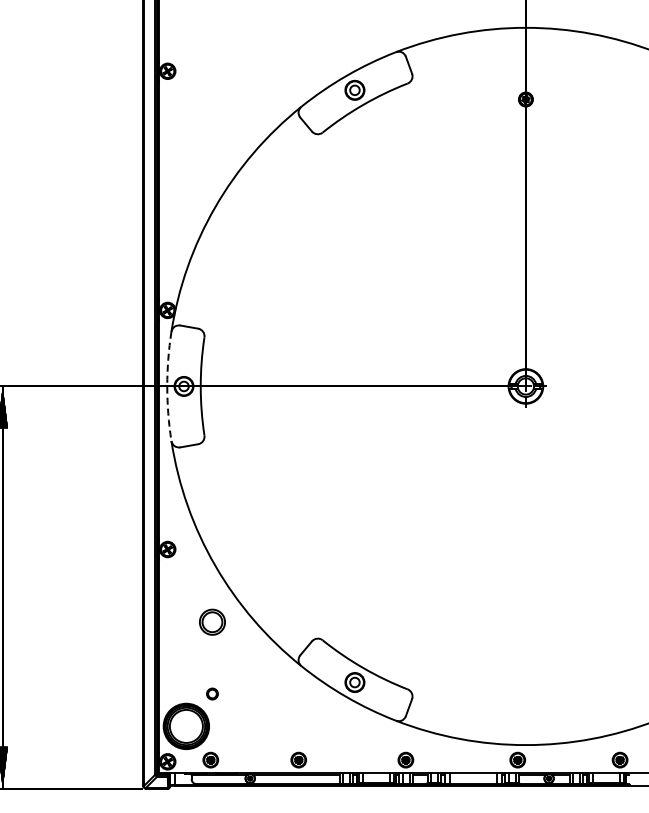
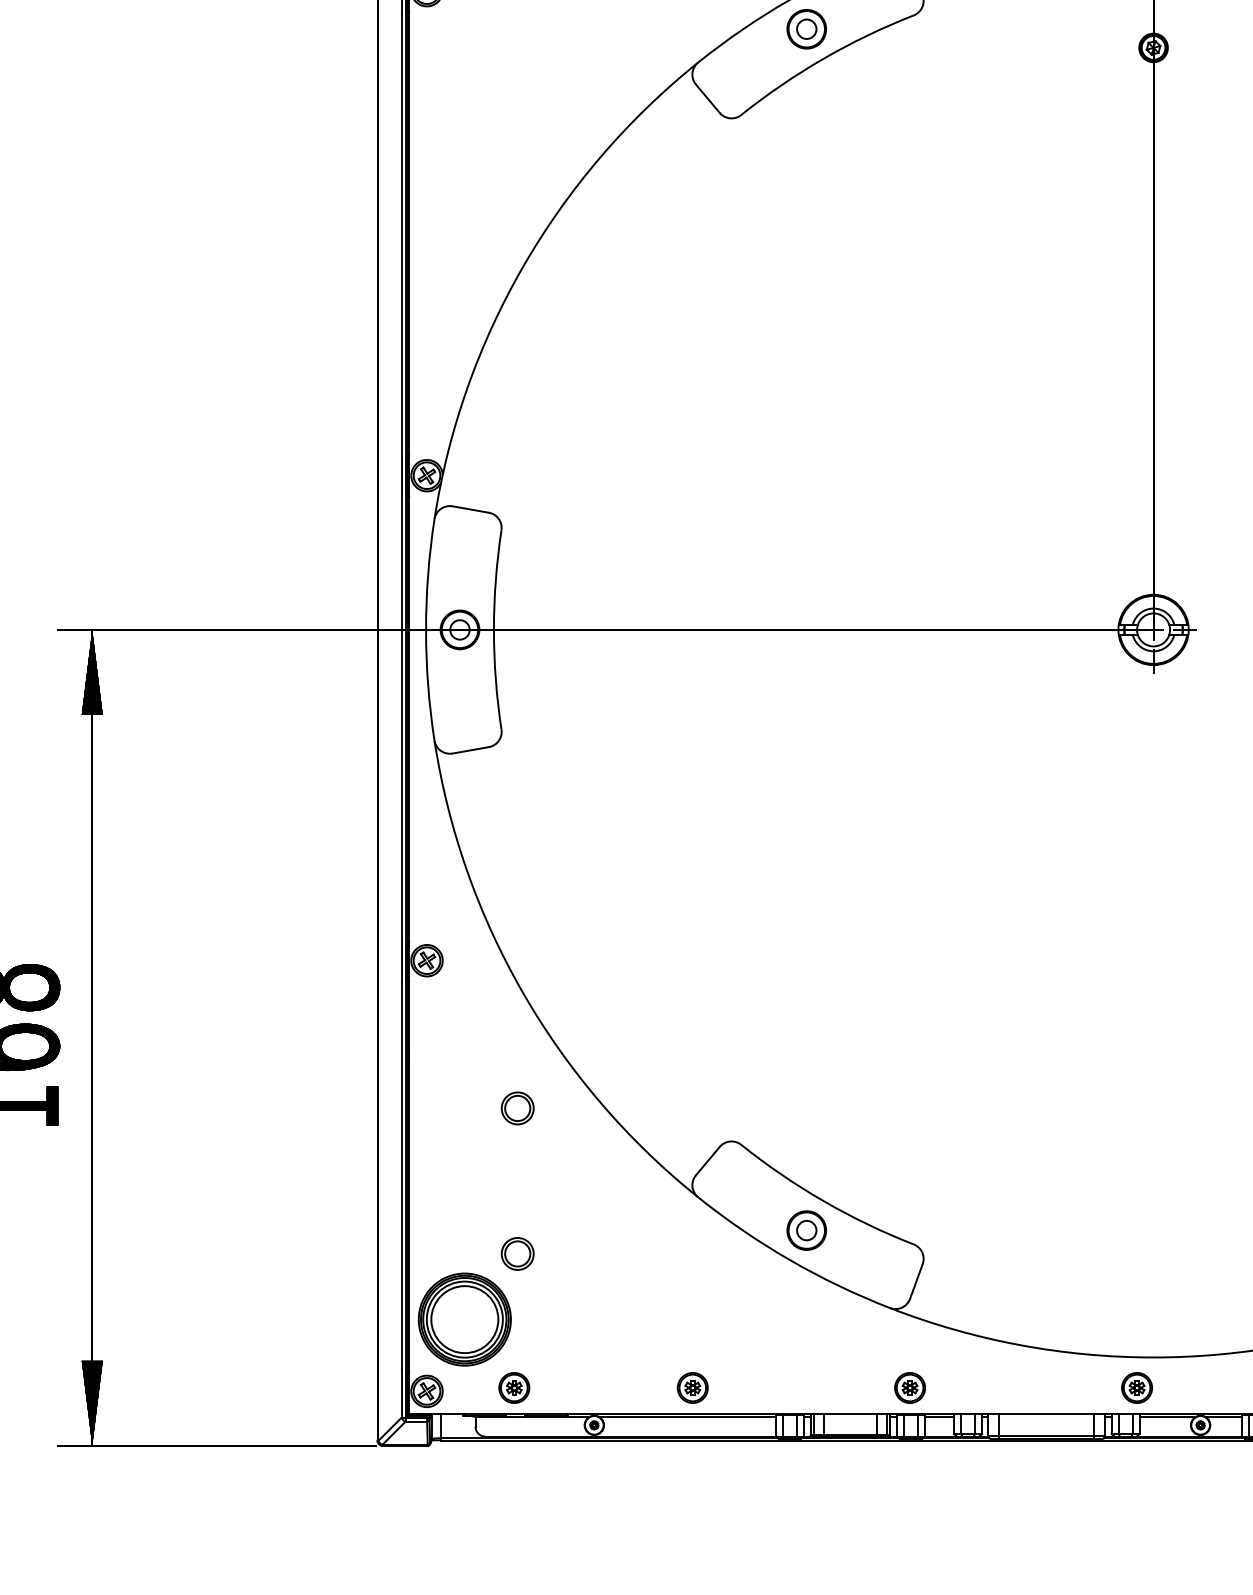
arc: (167, 386) -> (426, 630), dashed -> solid
part: (212, 622) -> (517, 1108), size x0.62
part: (212, 693) -> (517, 1252), size x1.43

